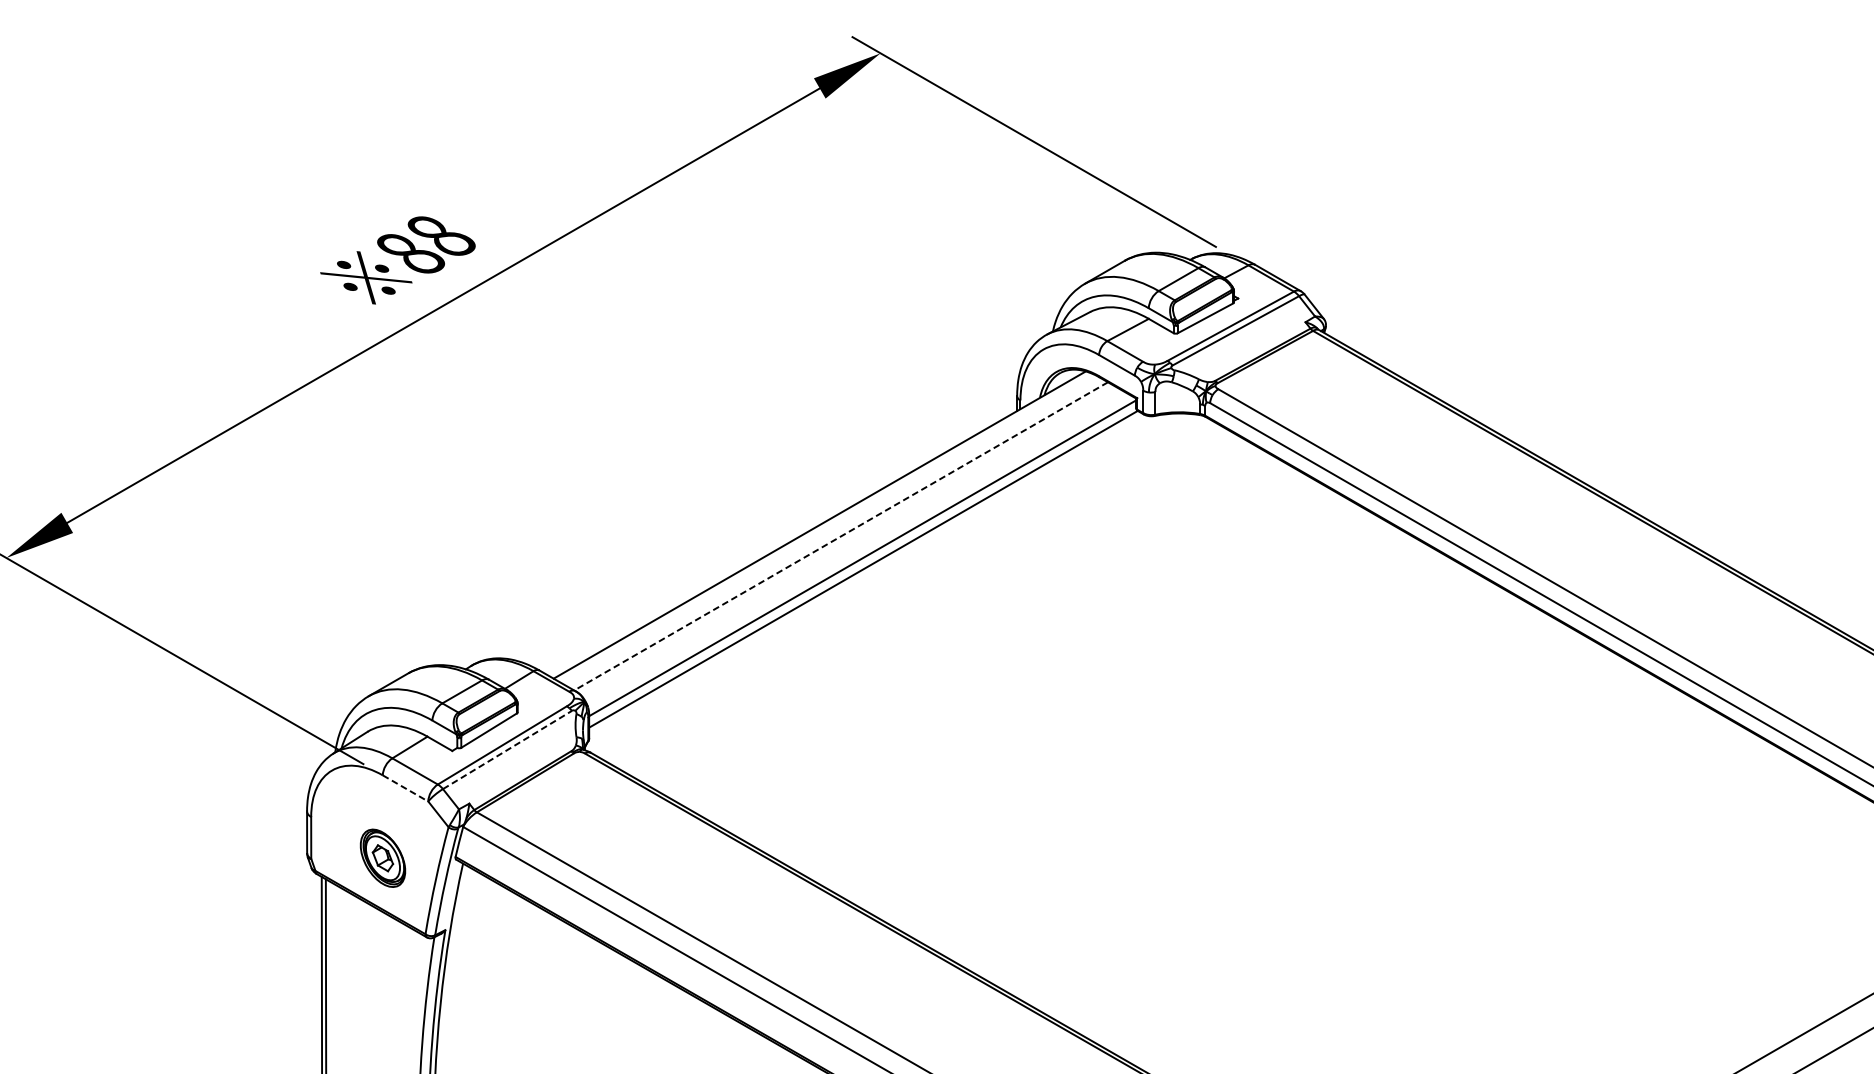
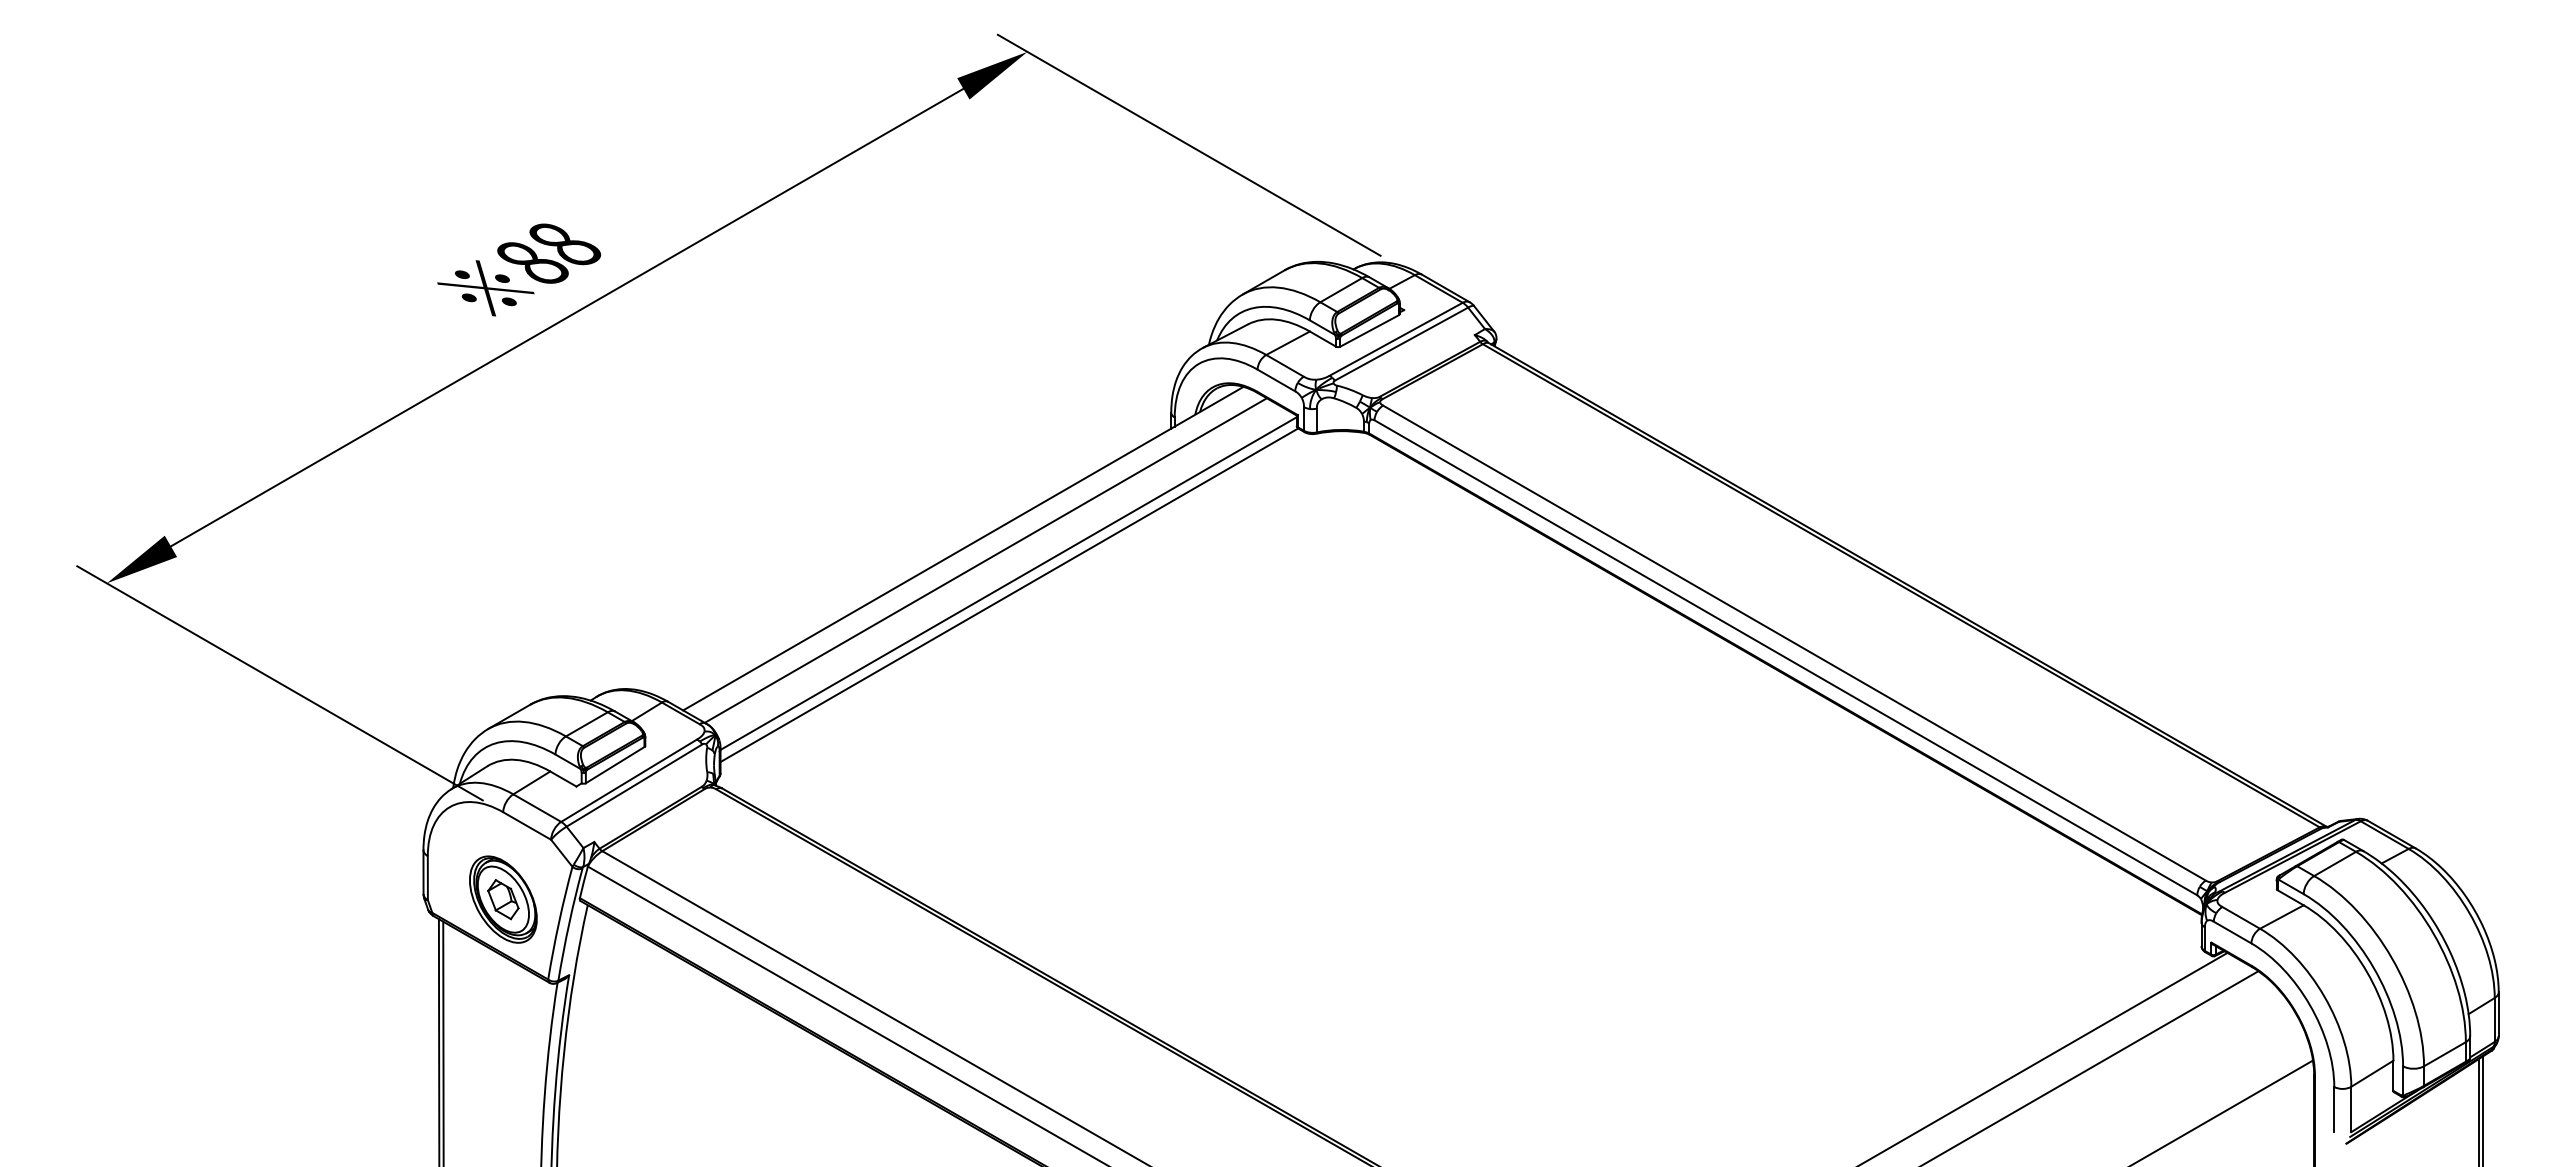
line: (840, 536) -> (985, 560), dashed -> solid
line: (507, 749) -> (634, 785), dashed -> solid
line: (405, 788) -> (527, 826), dashed -> solid
part: (383, 858) -> (503, 899), size x1.43

